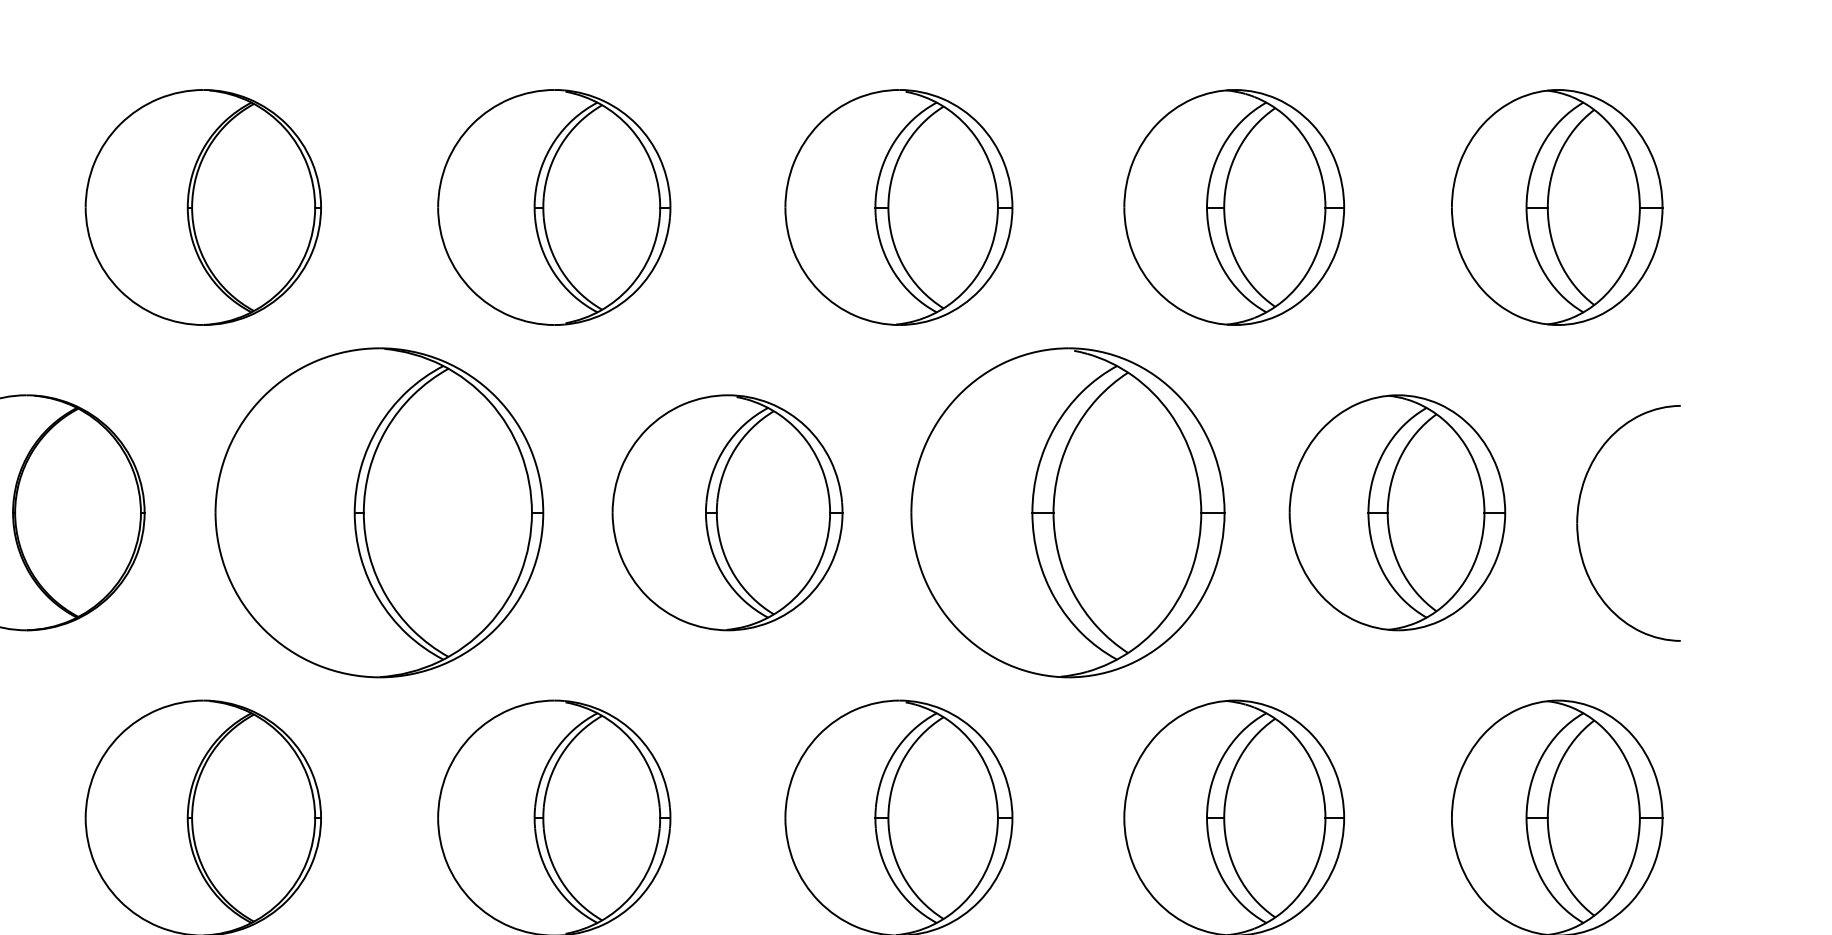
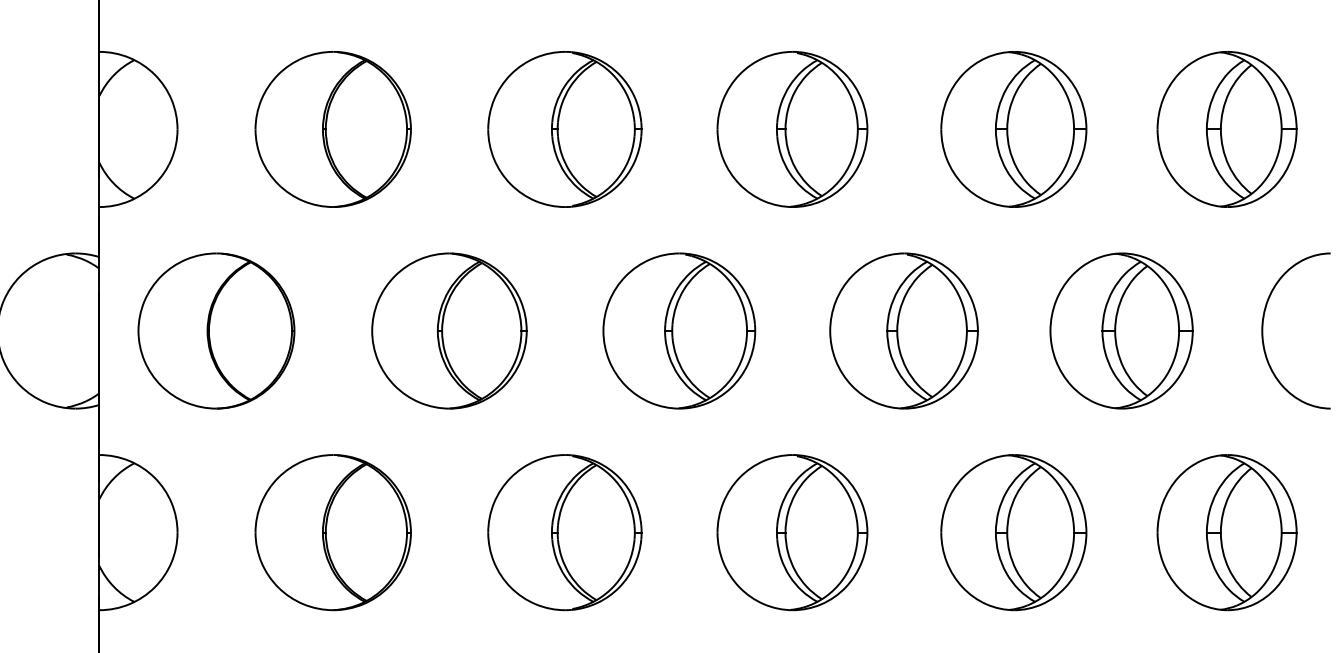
part: (379, 511) -> (449, 330), size x0.71
part: (1067, 511) -> (903, 330), size x0.71
part: (1579, 522) -> (1263, 330), moved

